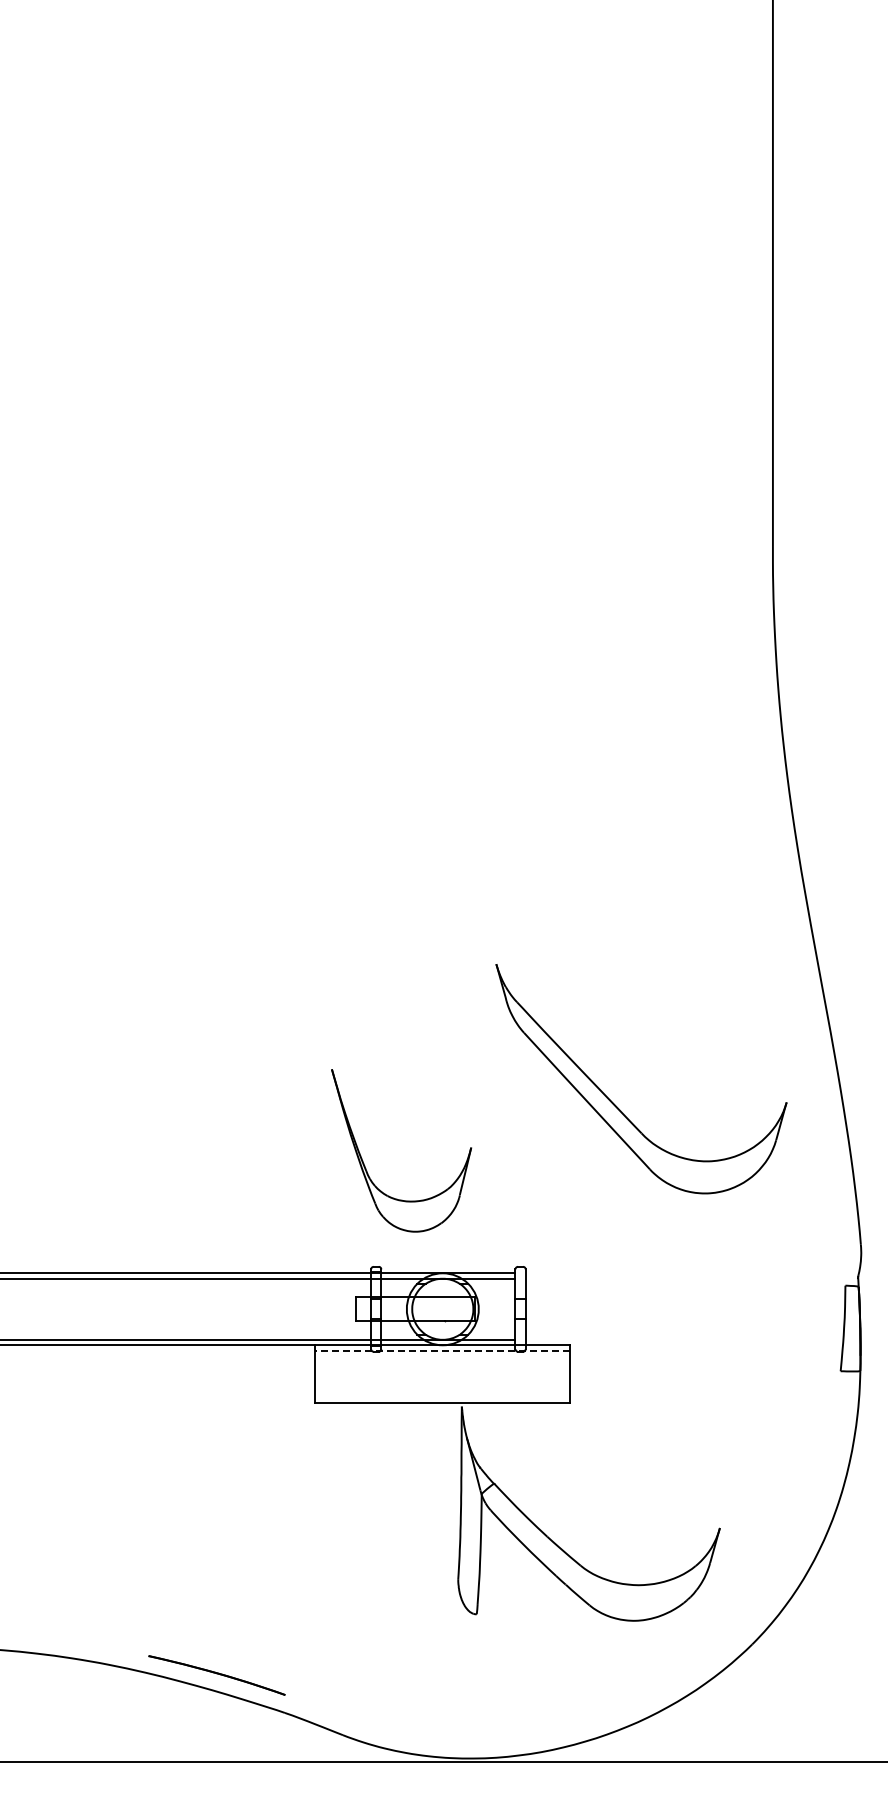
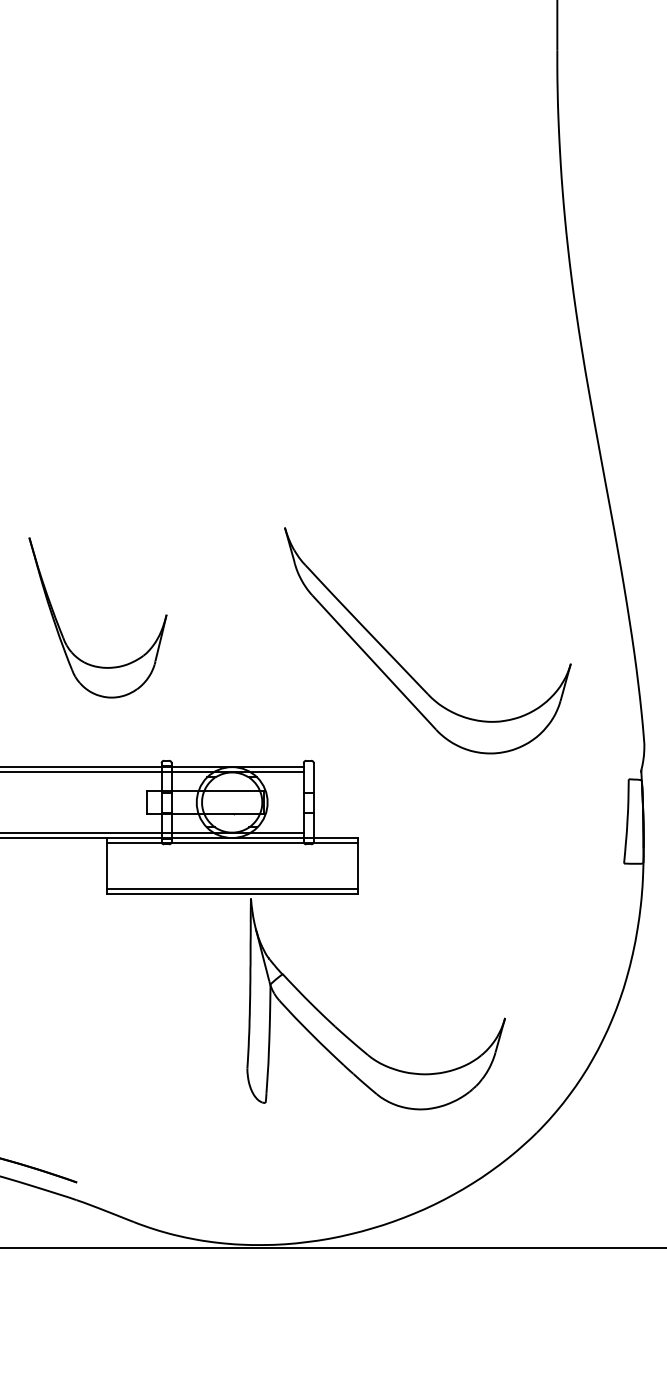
part: (615, 1104) -> (402, 665), moved
part: (365, 1165) -> (62, 632), moved
line: (442, 1350) -> (231, 843), dashed -> solid
line: (442, 1397) -> (231, 889), added

